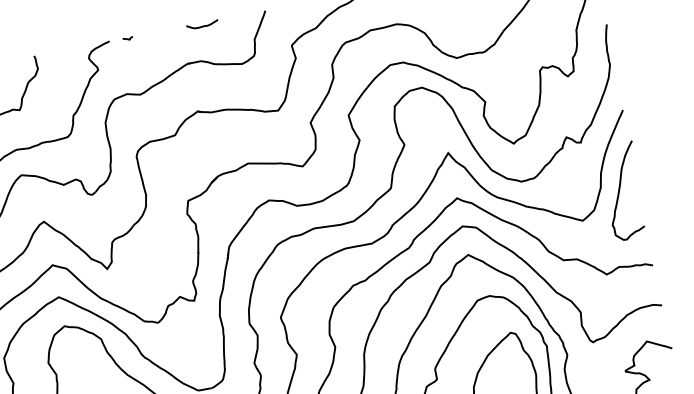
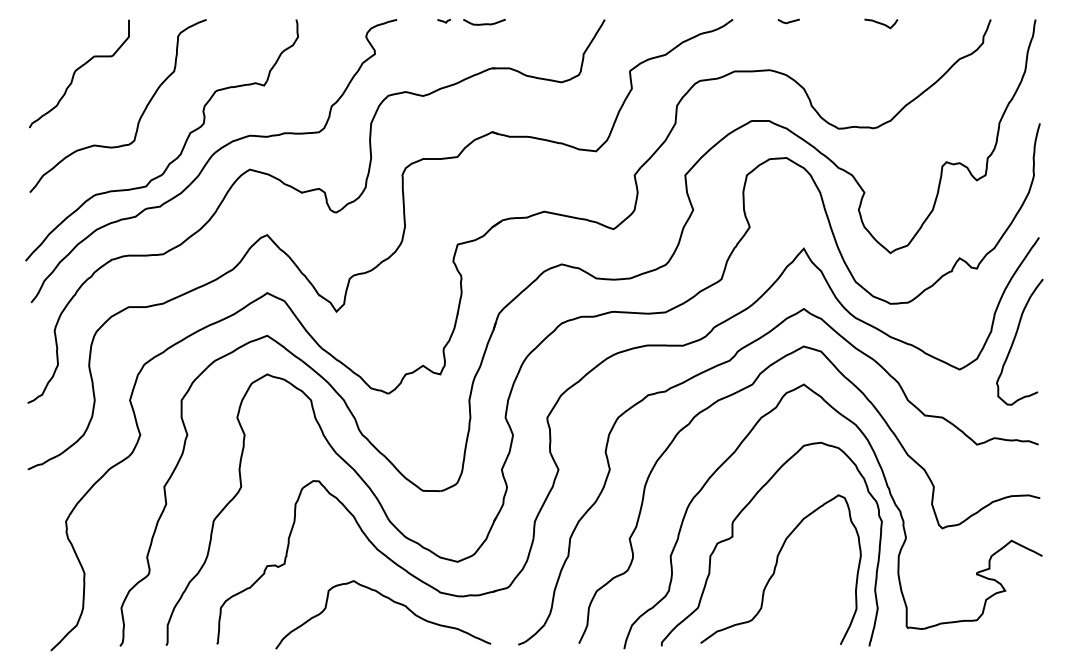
curve: (202, 25) -> (484, 23), moved
line: (127, 38) -> (443, 20), moved

